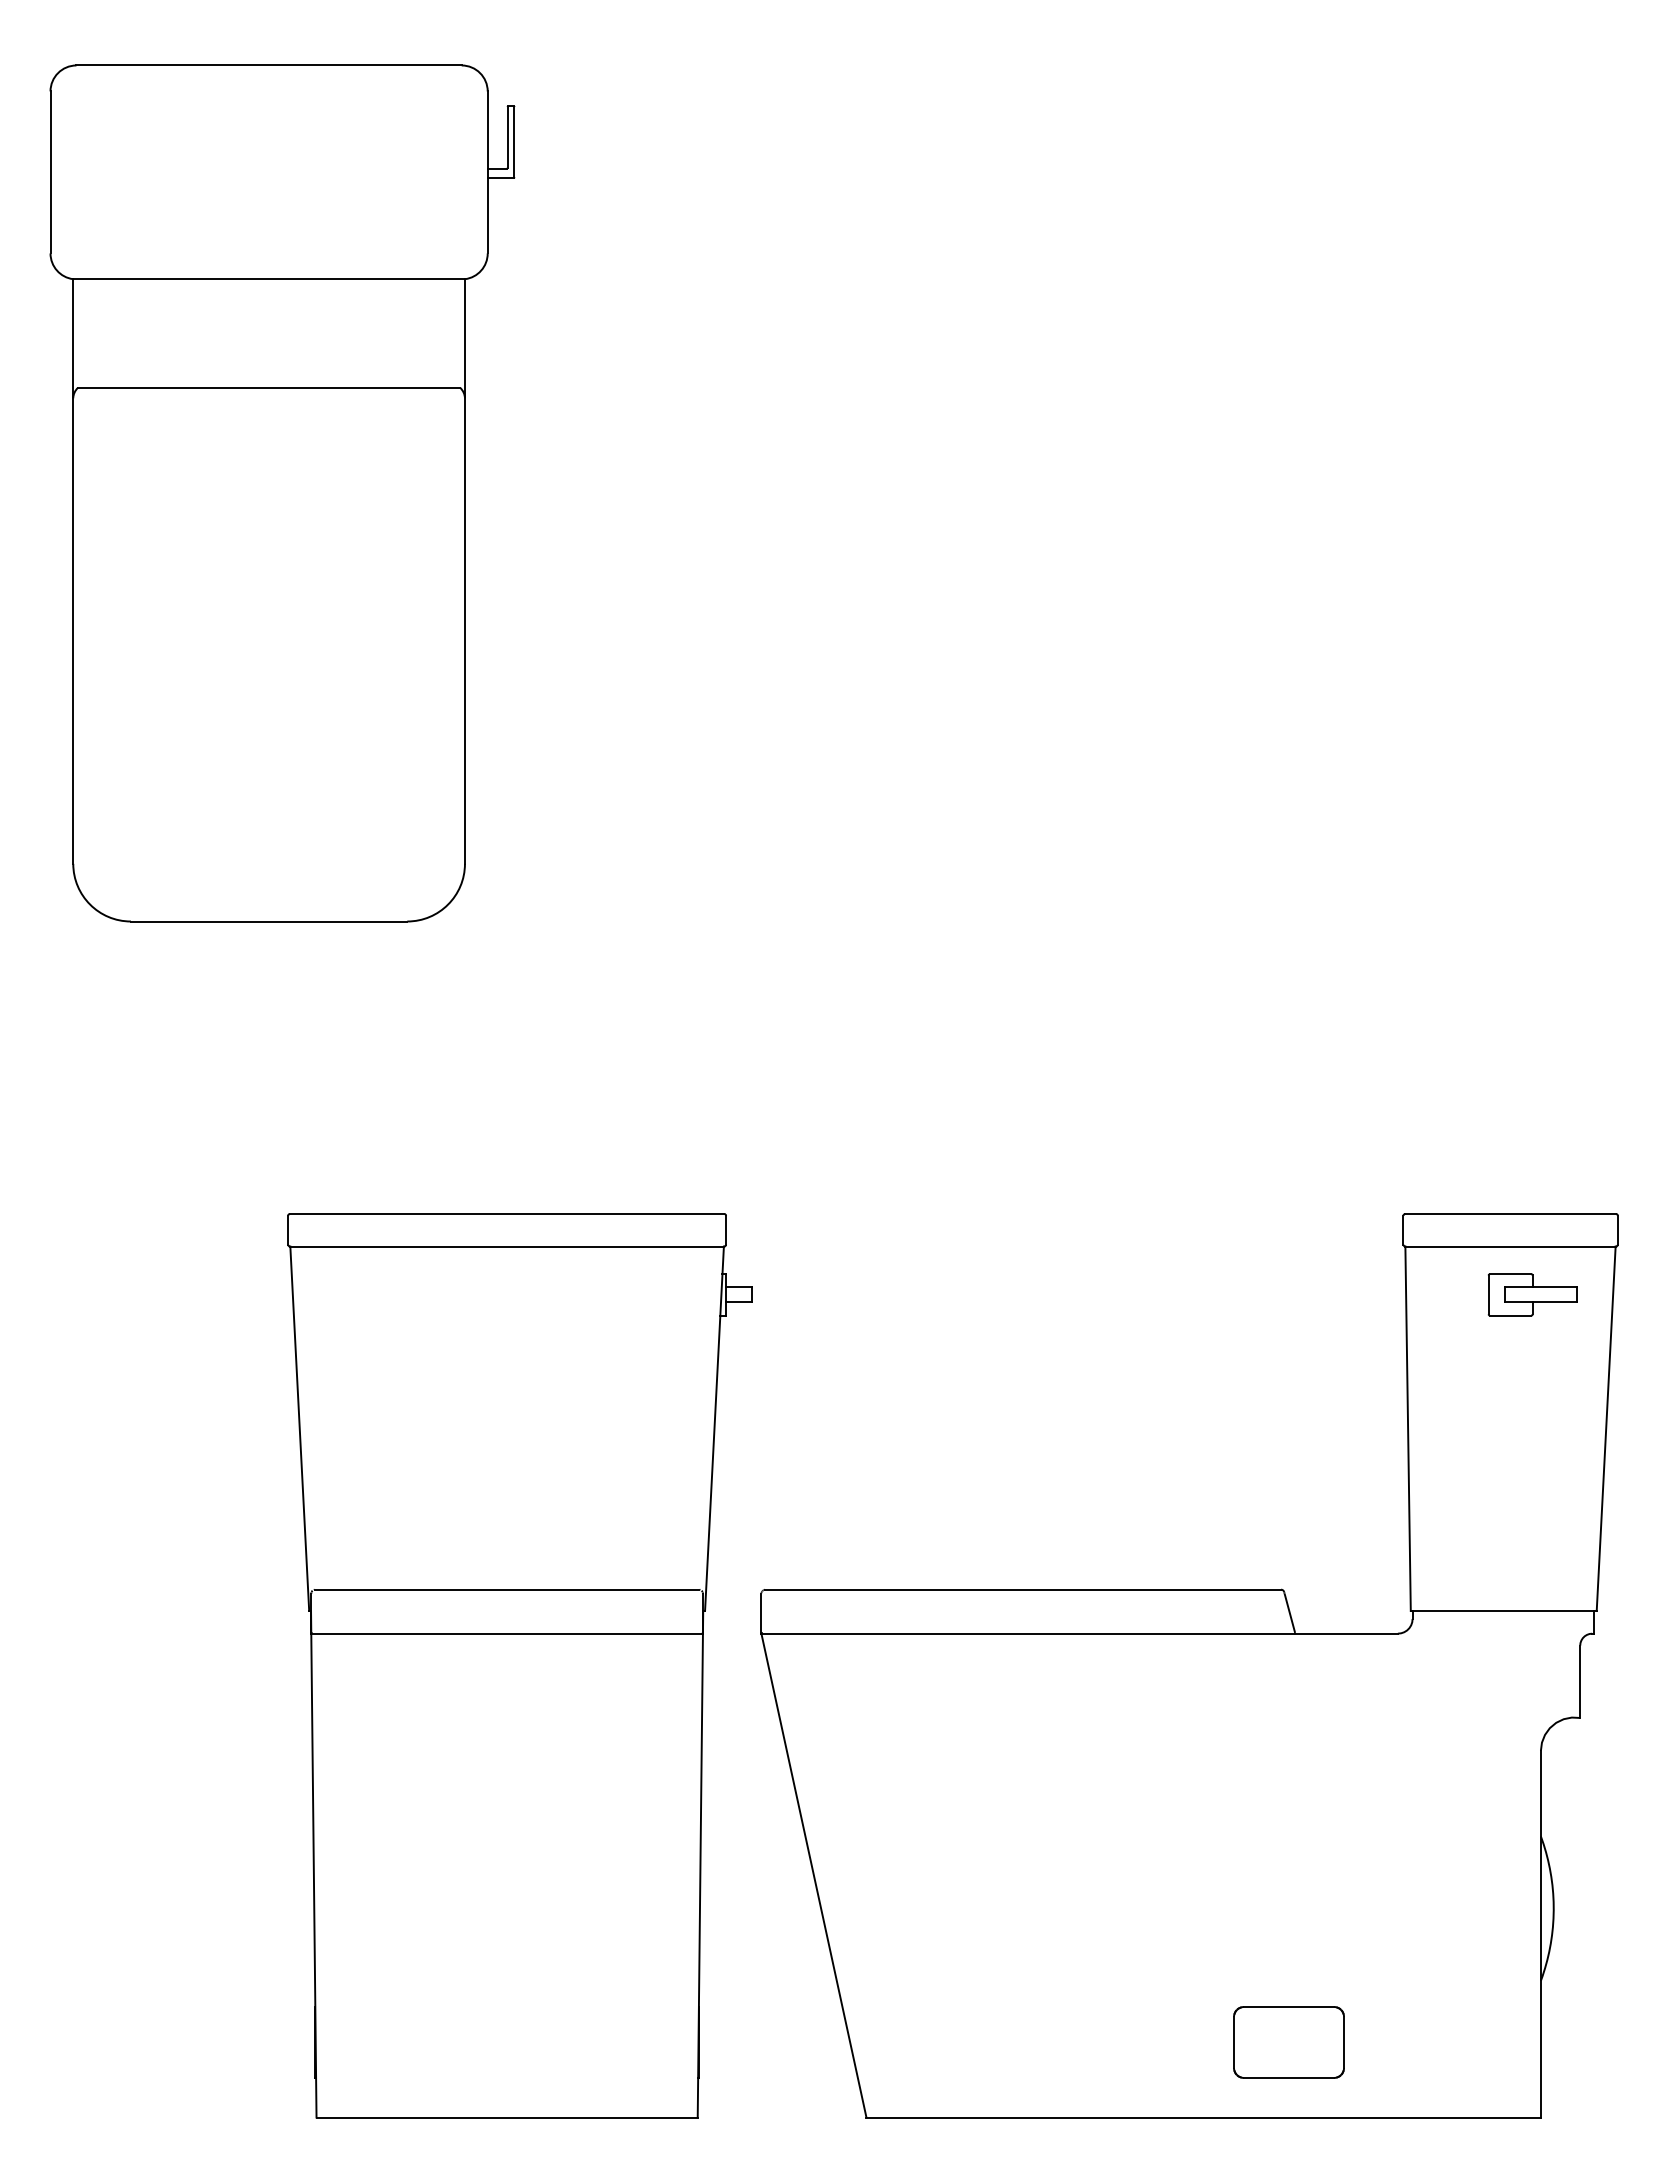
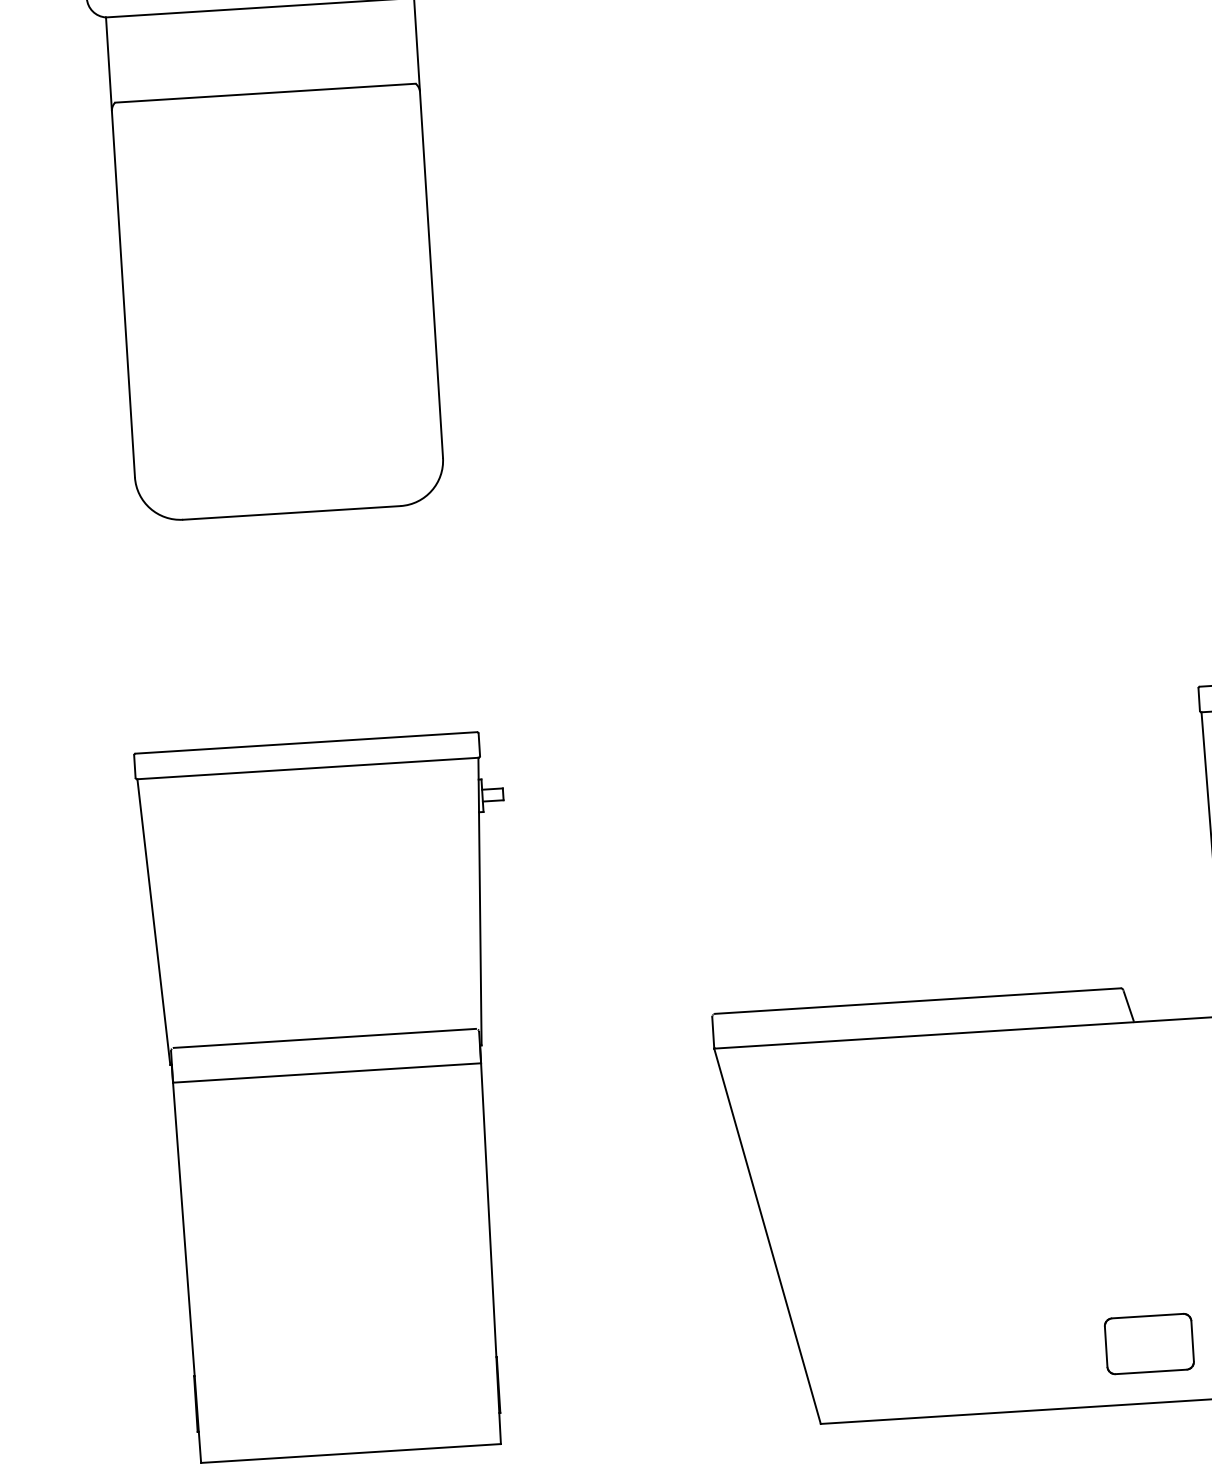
part: (519, 1665) -> (338, 1097), moved

